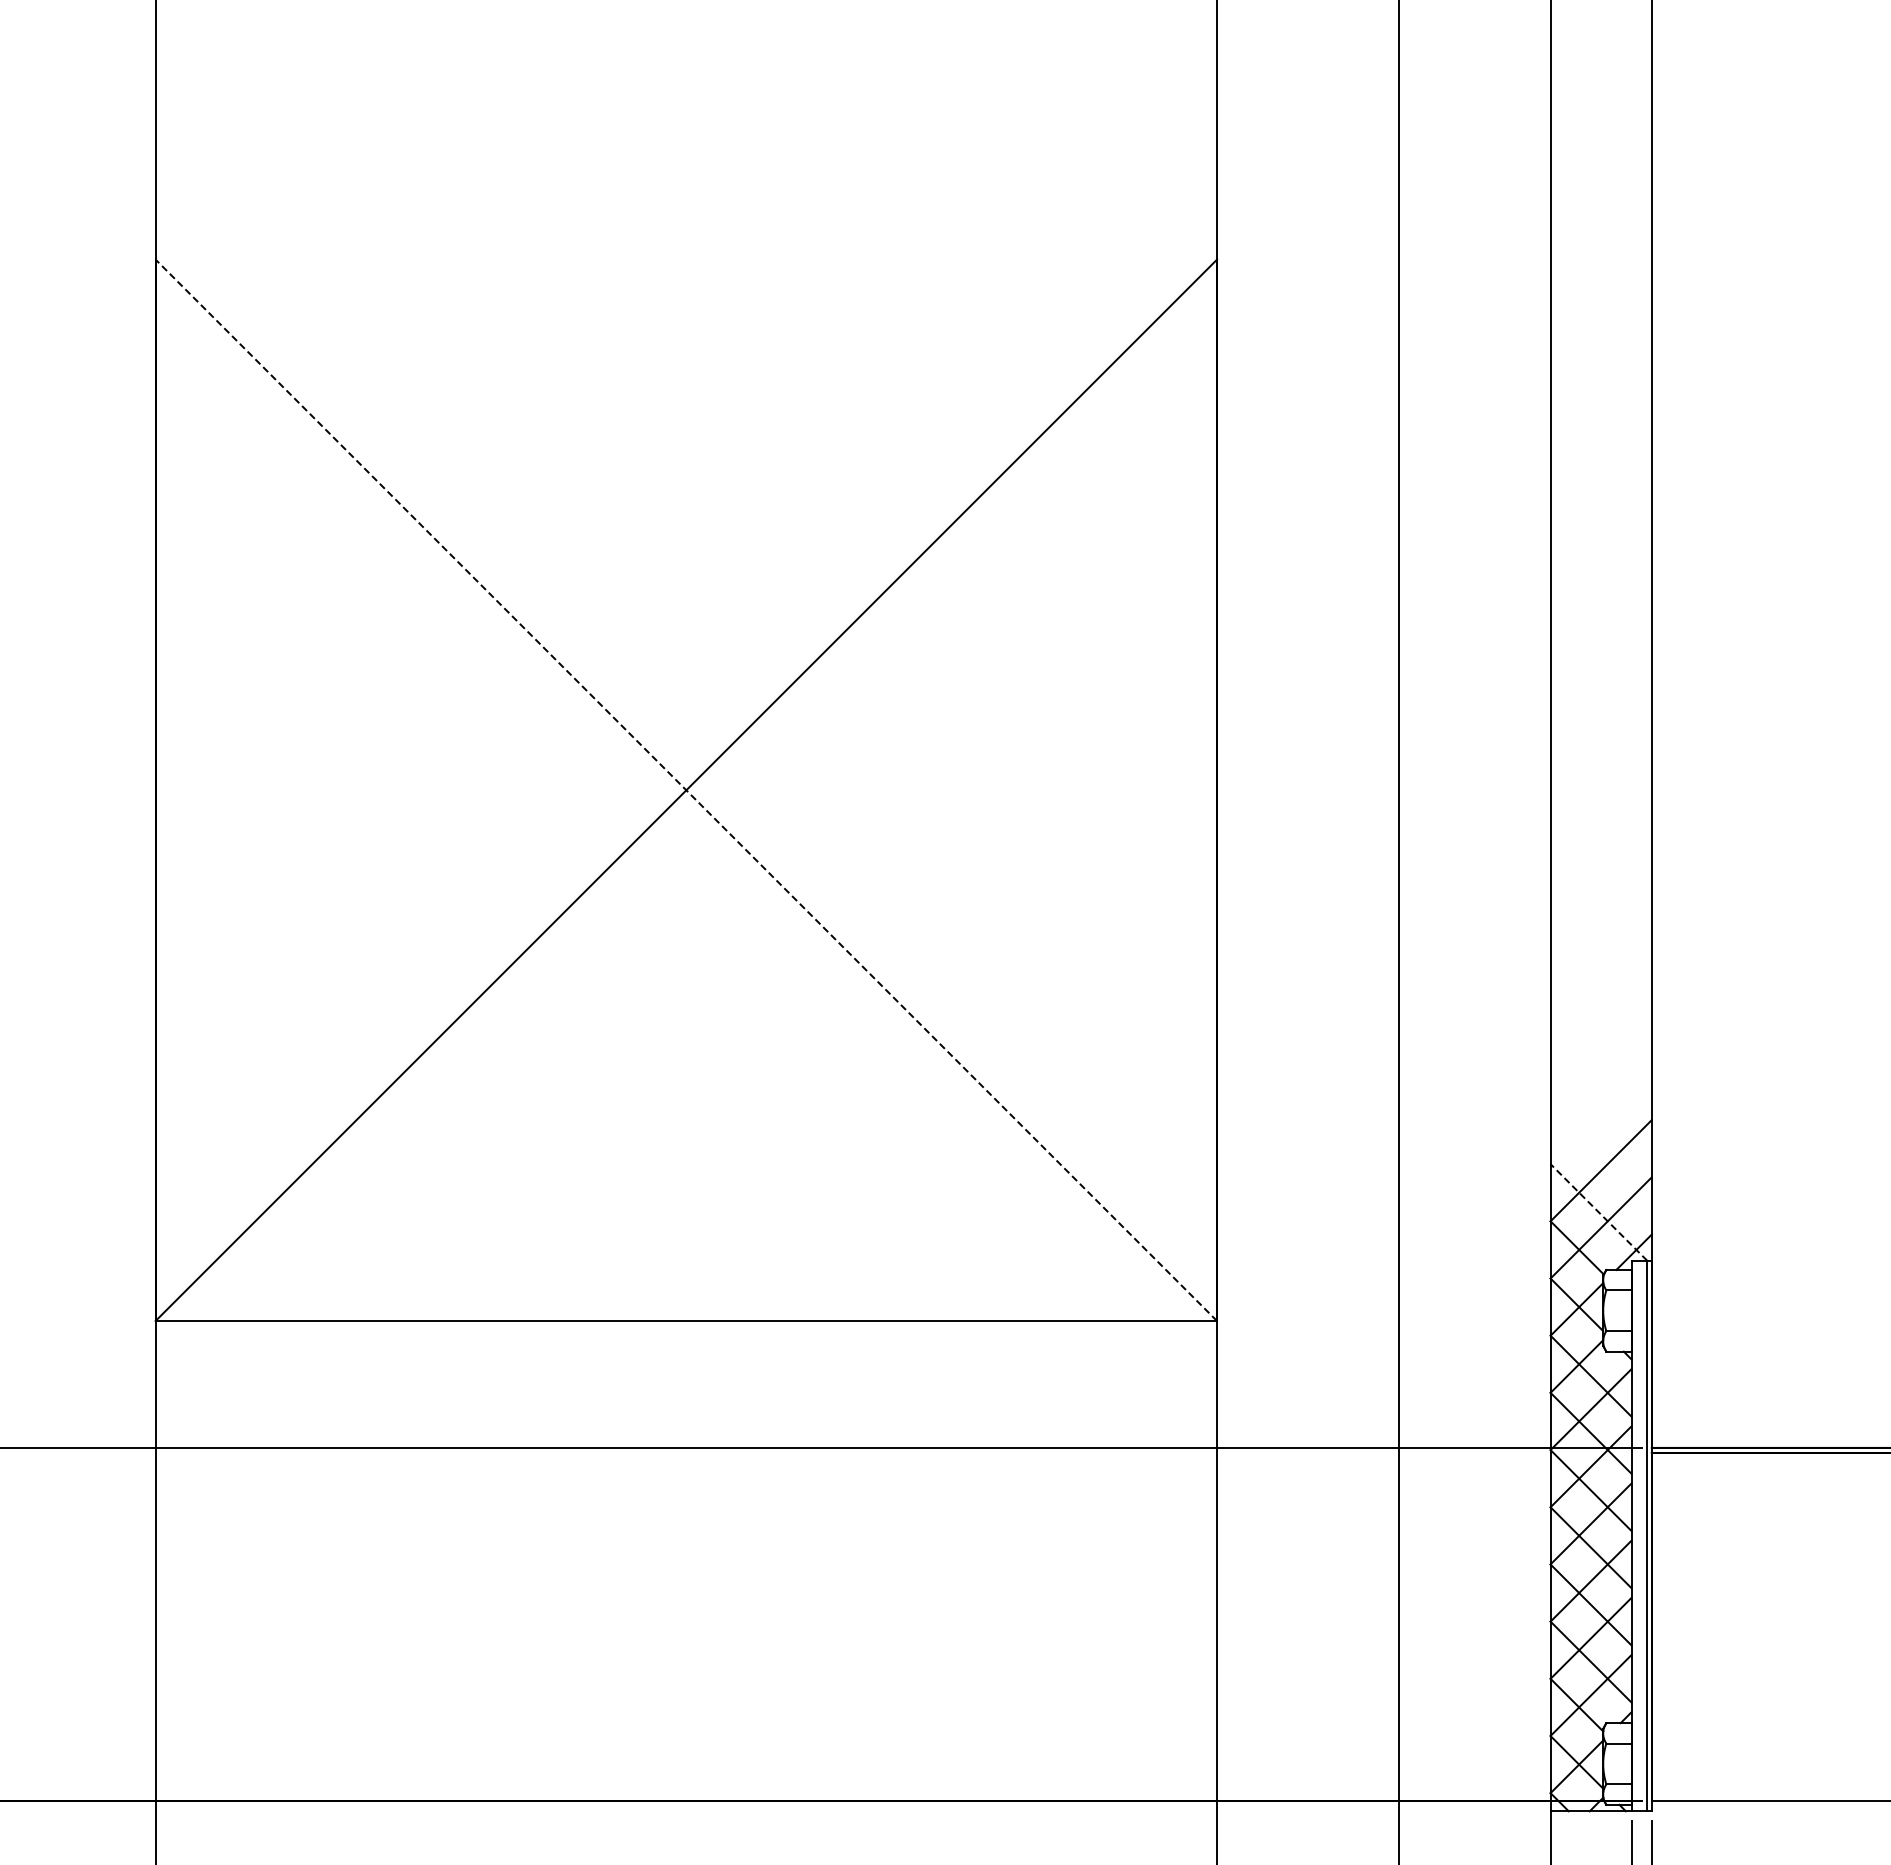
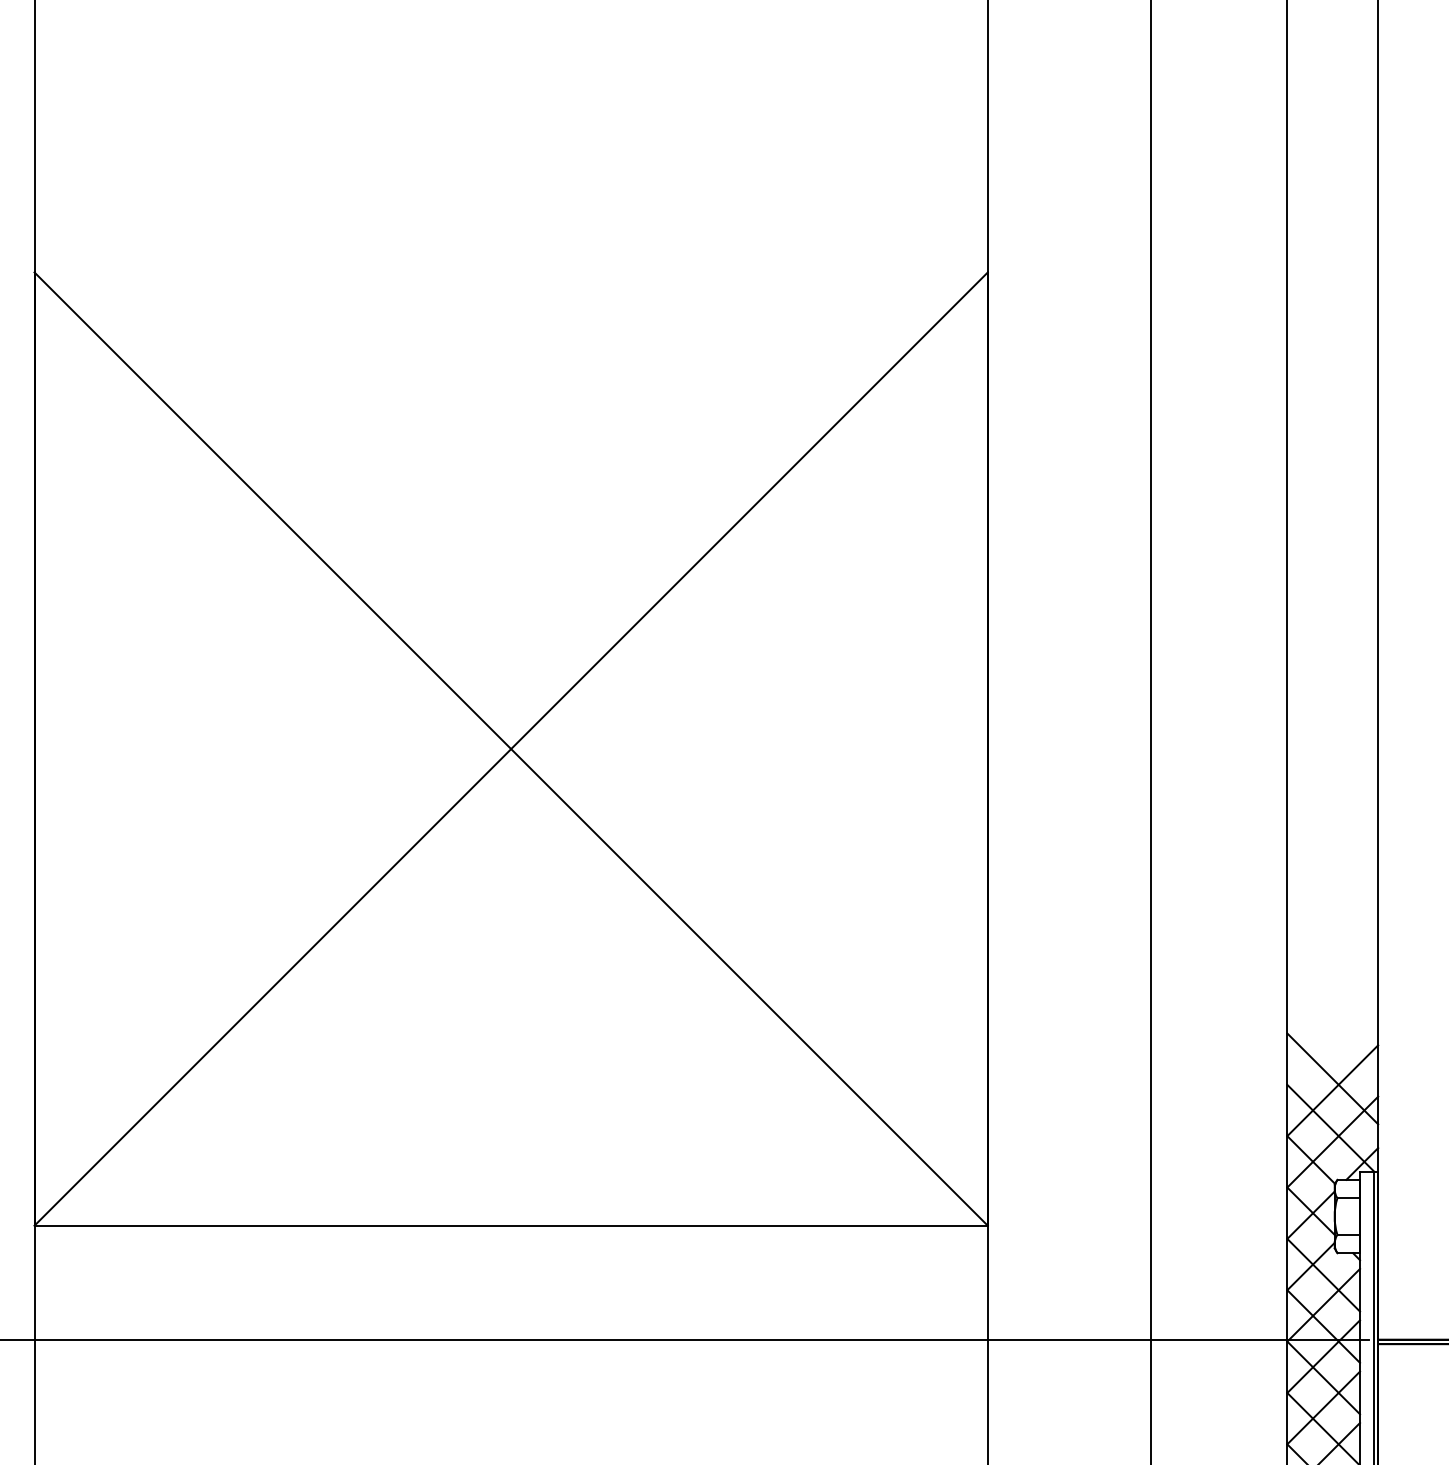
line: (686, 790) -> (511, 749), dashed -> solid
line: (1600, 1157) -> (1332, 1078), added
line: (1598, 1212) -> (1330, 1128), dashed -> solid

